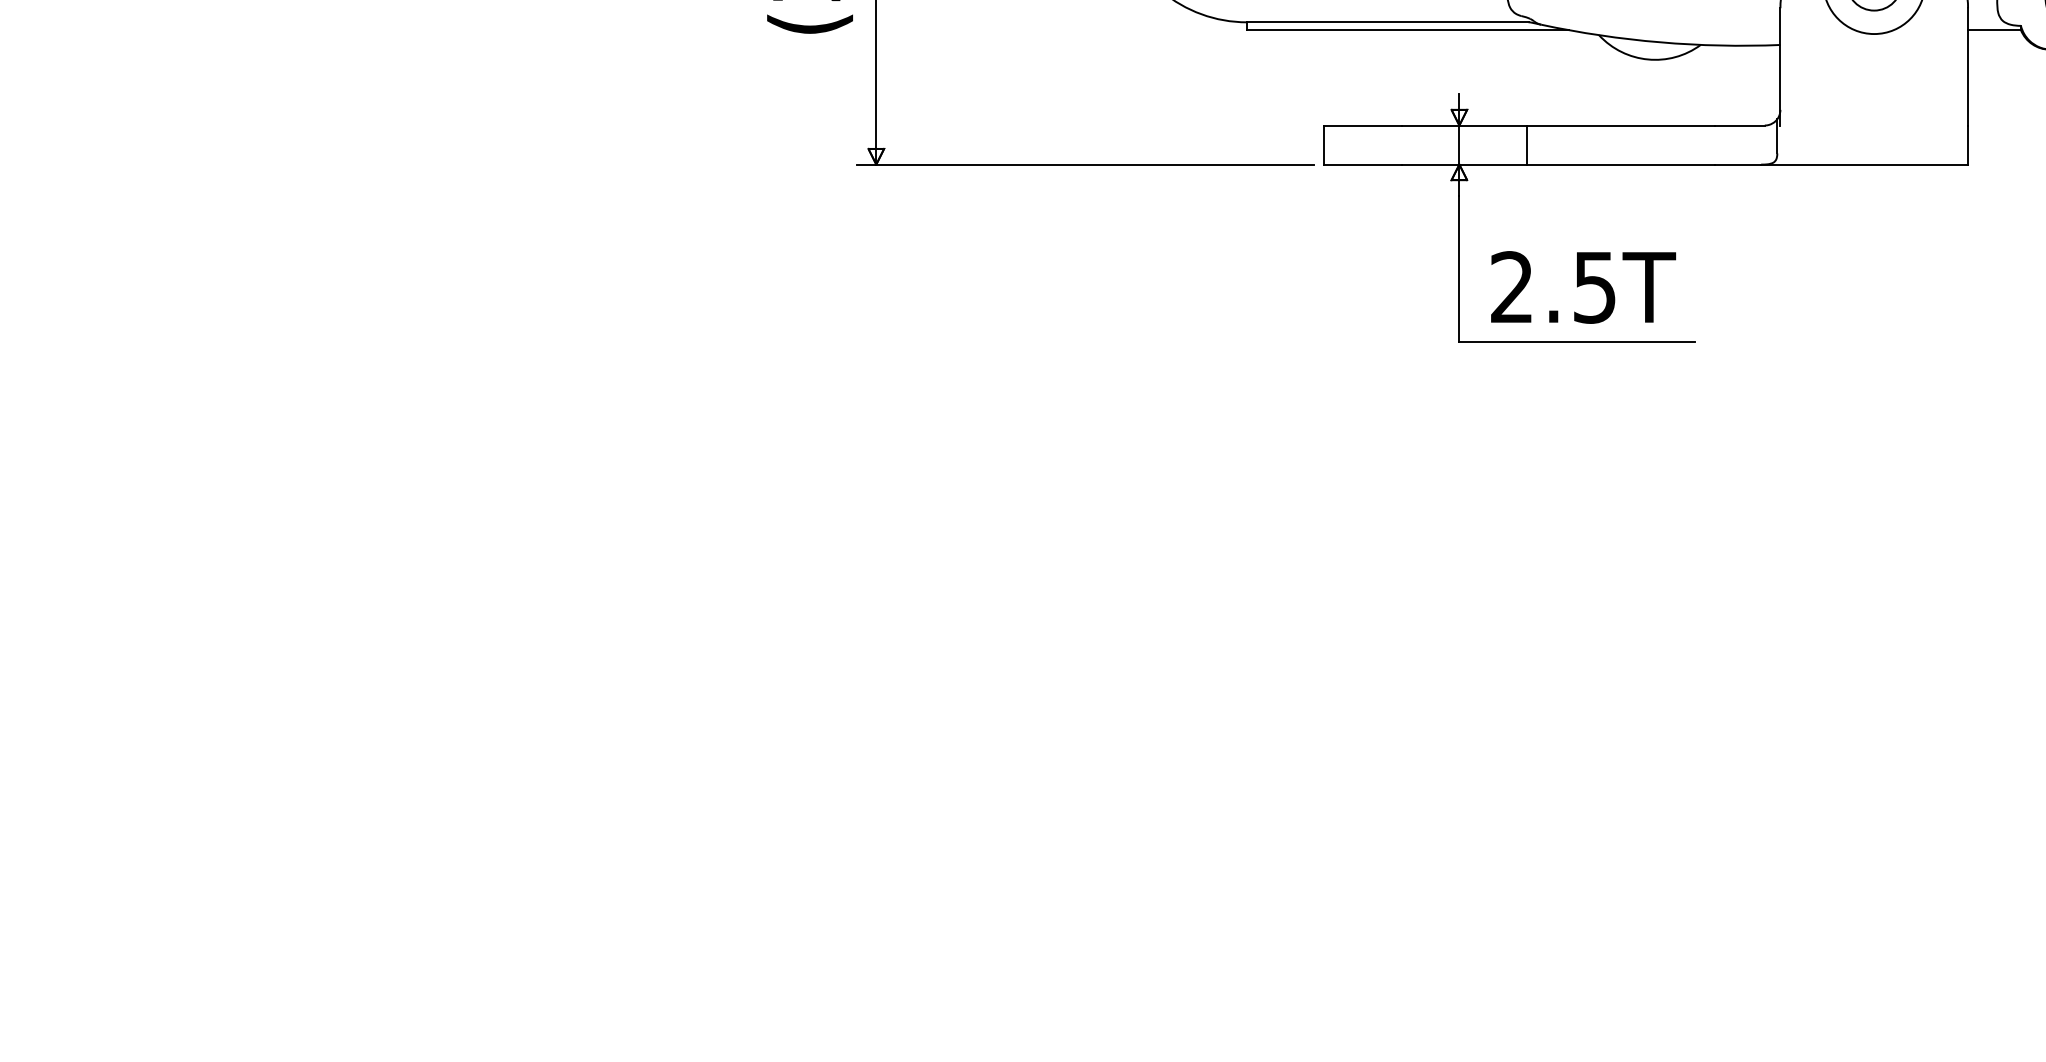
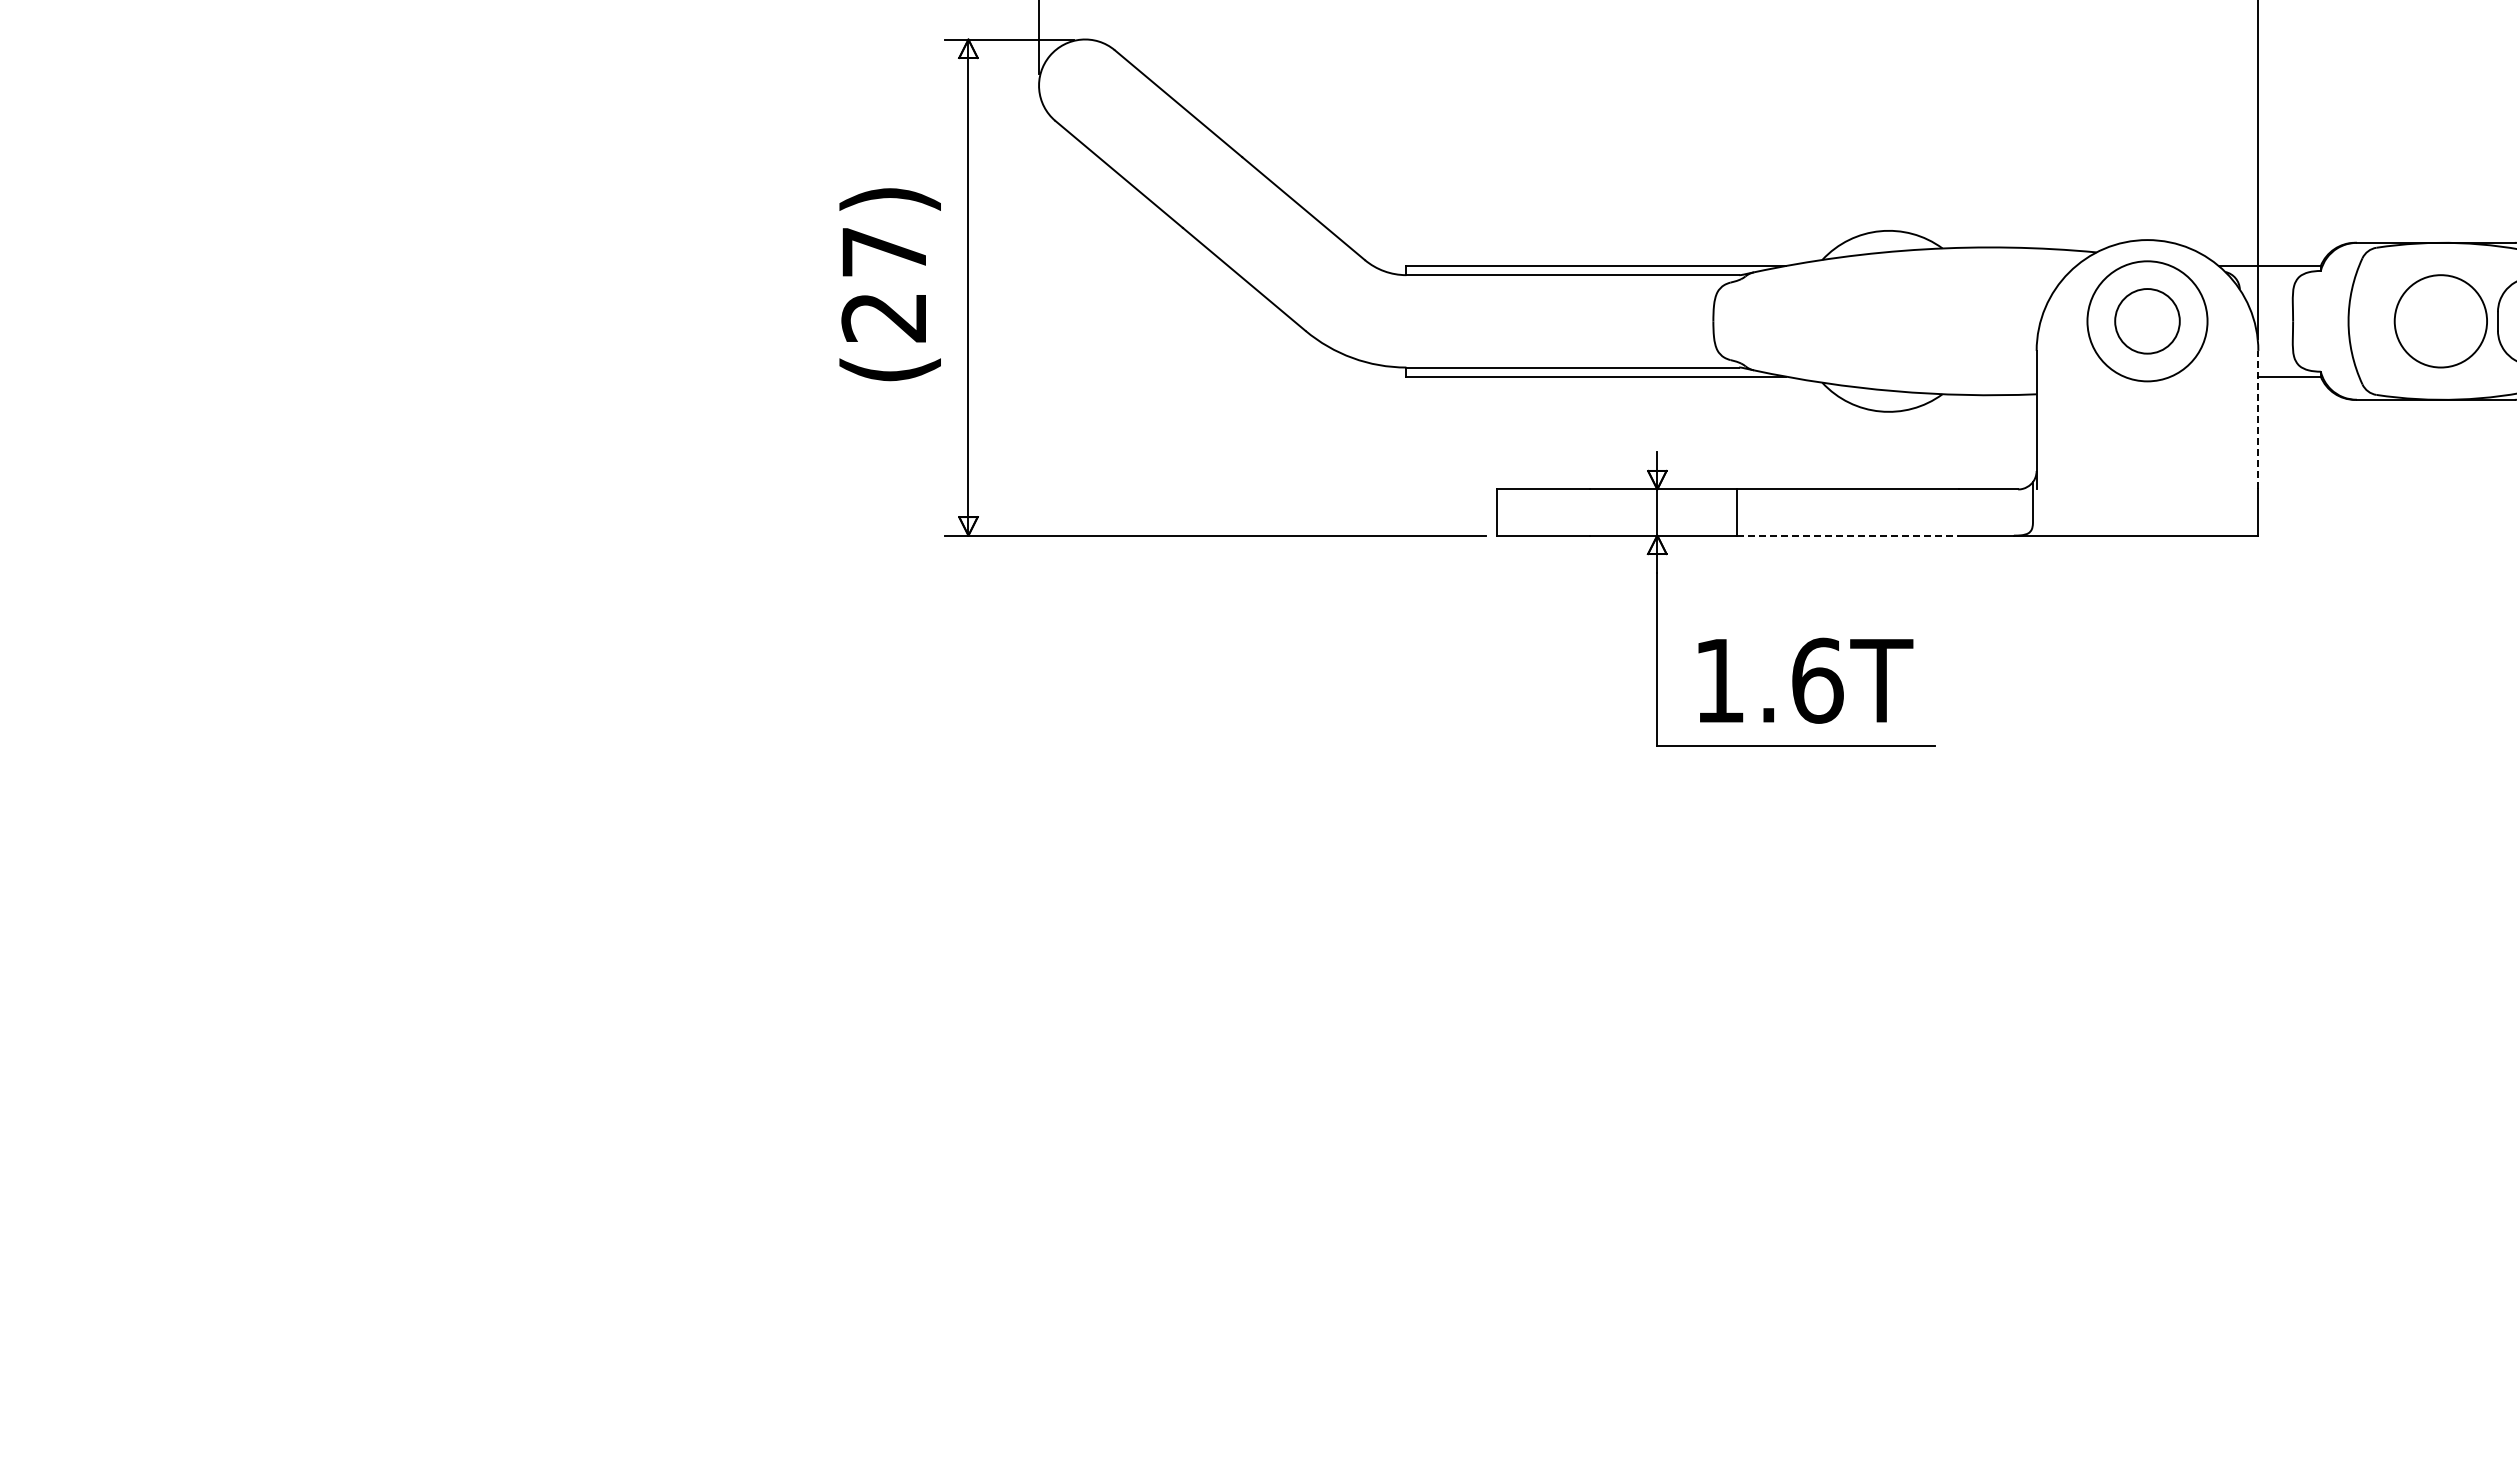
line: (1968, 66) -> (2258, 419), solid -> dashed
line: (1621, 164) -> (1848, 535), solid -> dashed
text: (1553, 287) -> (1768, 680), 2.5T -> 1.6T

